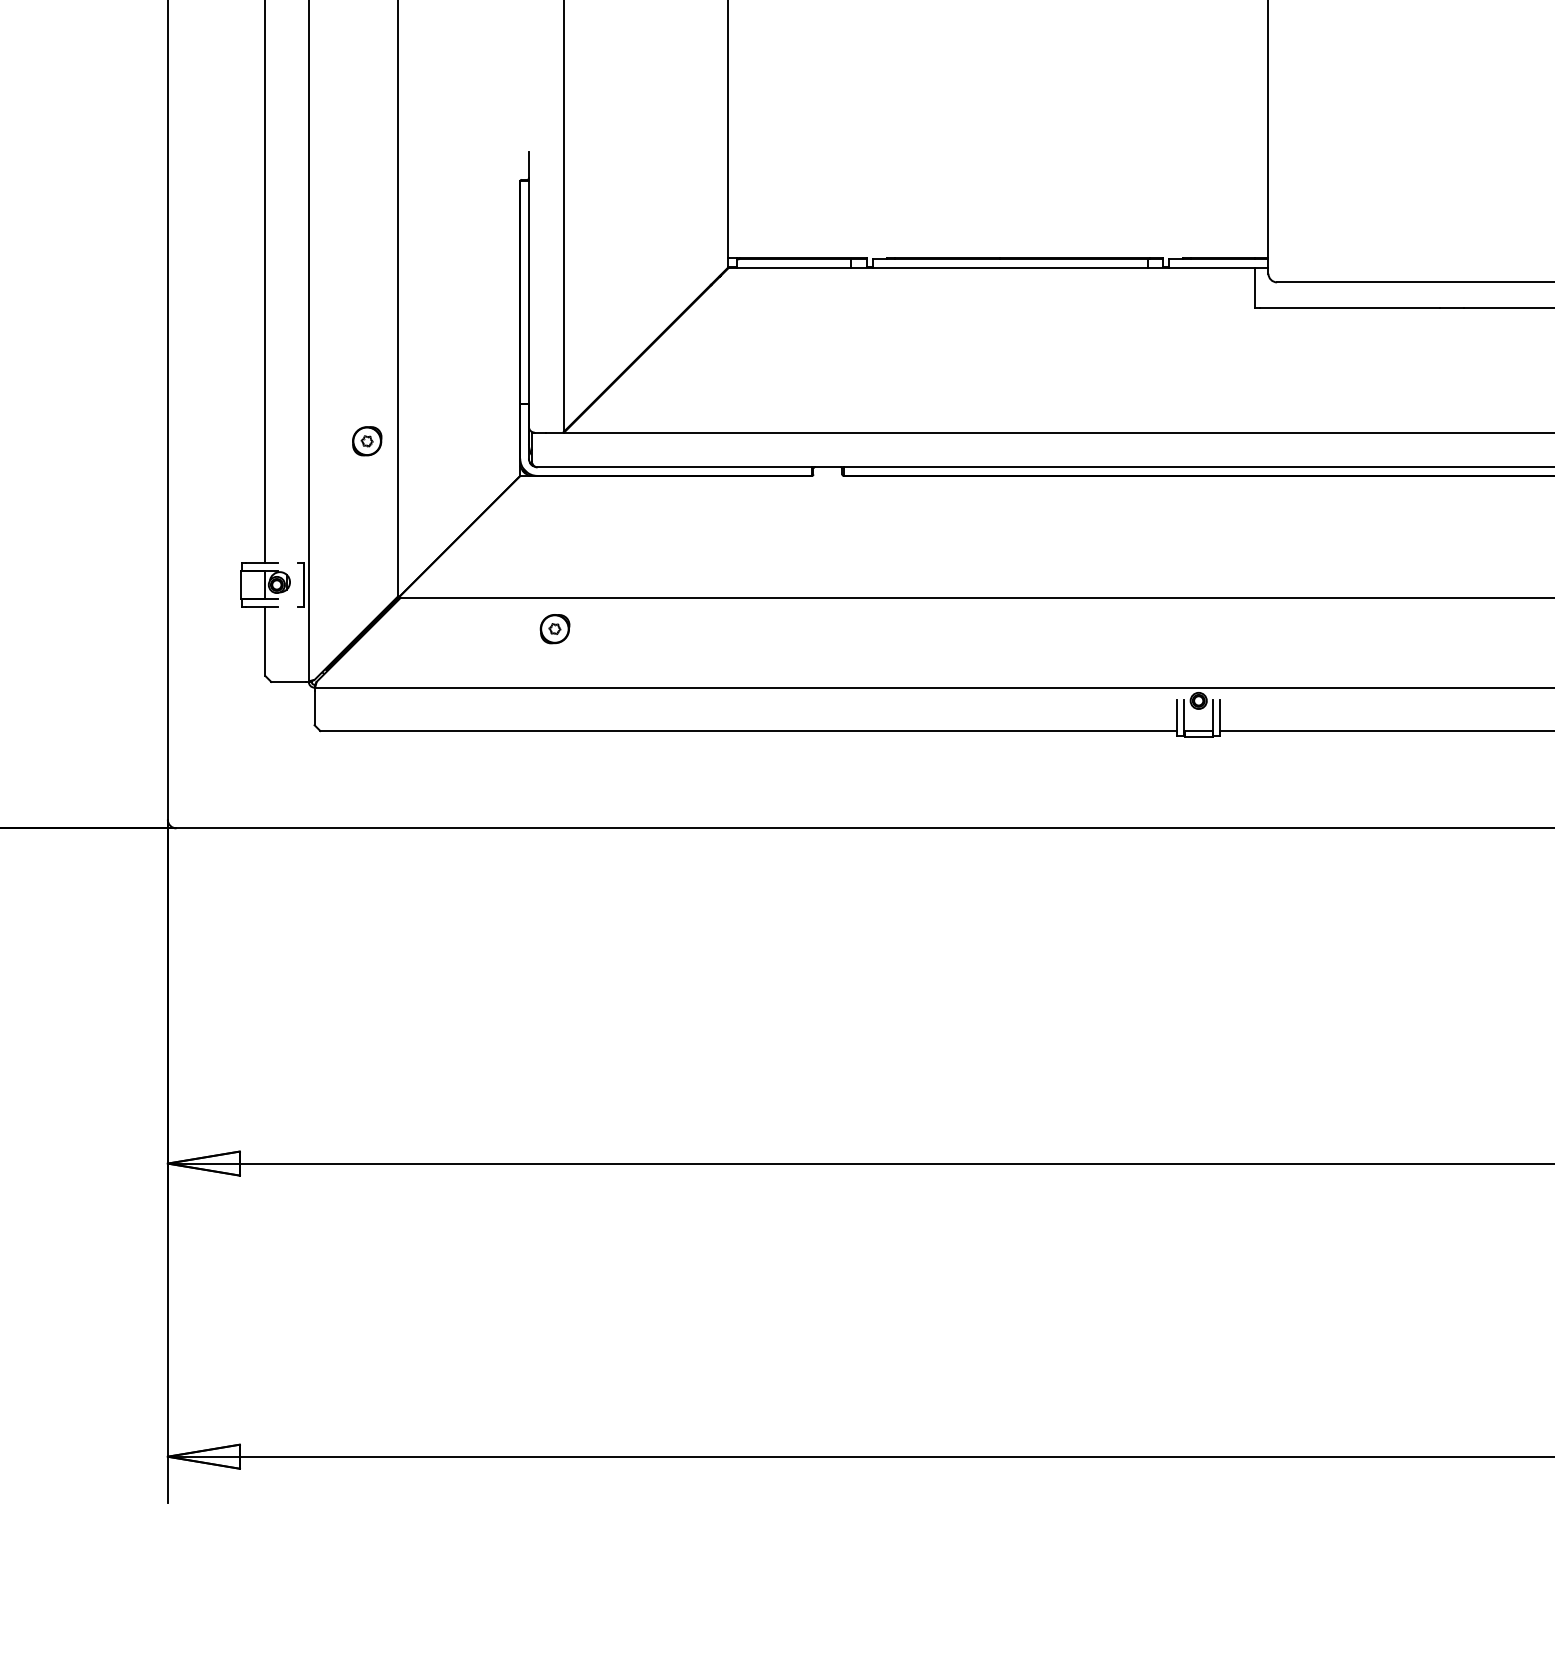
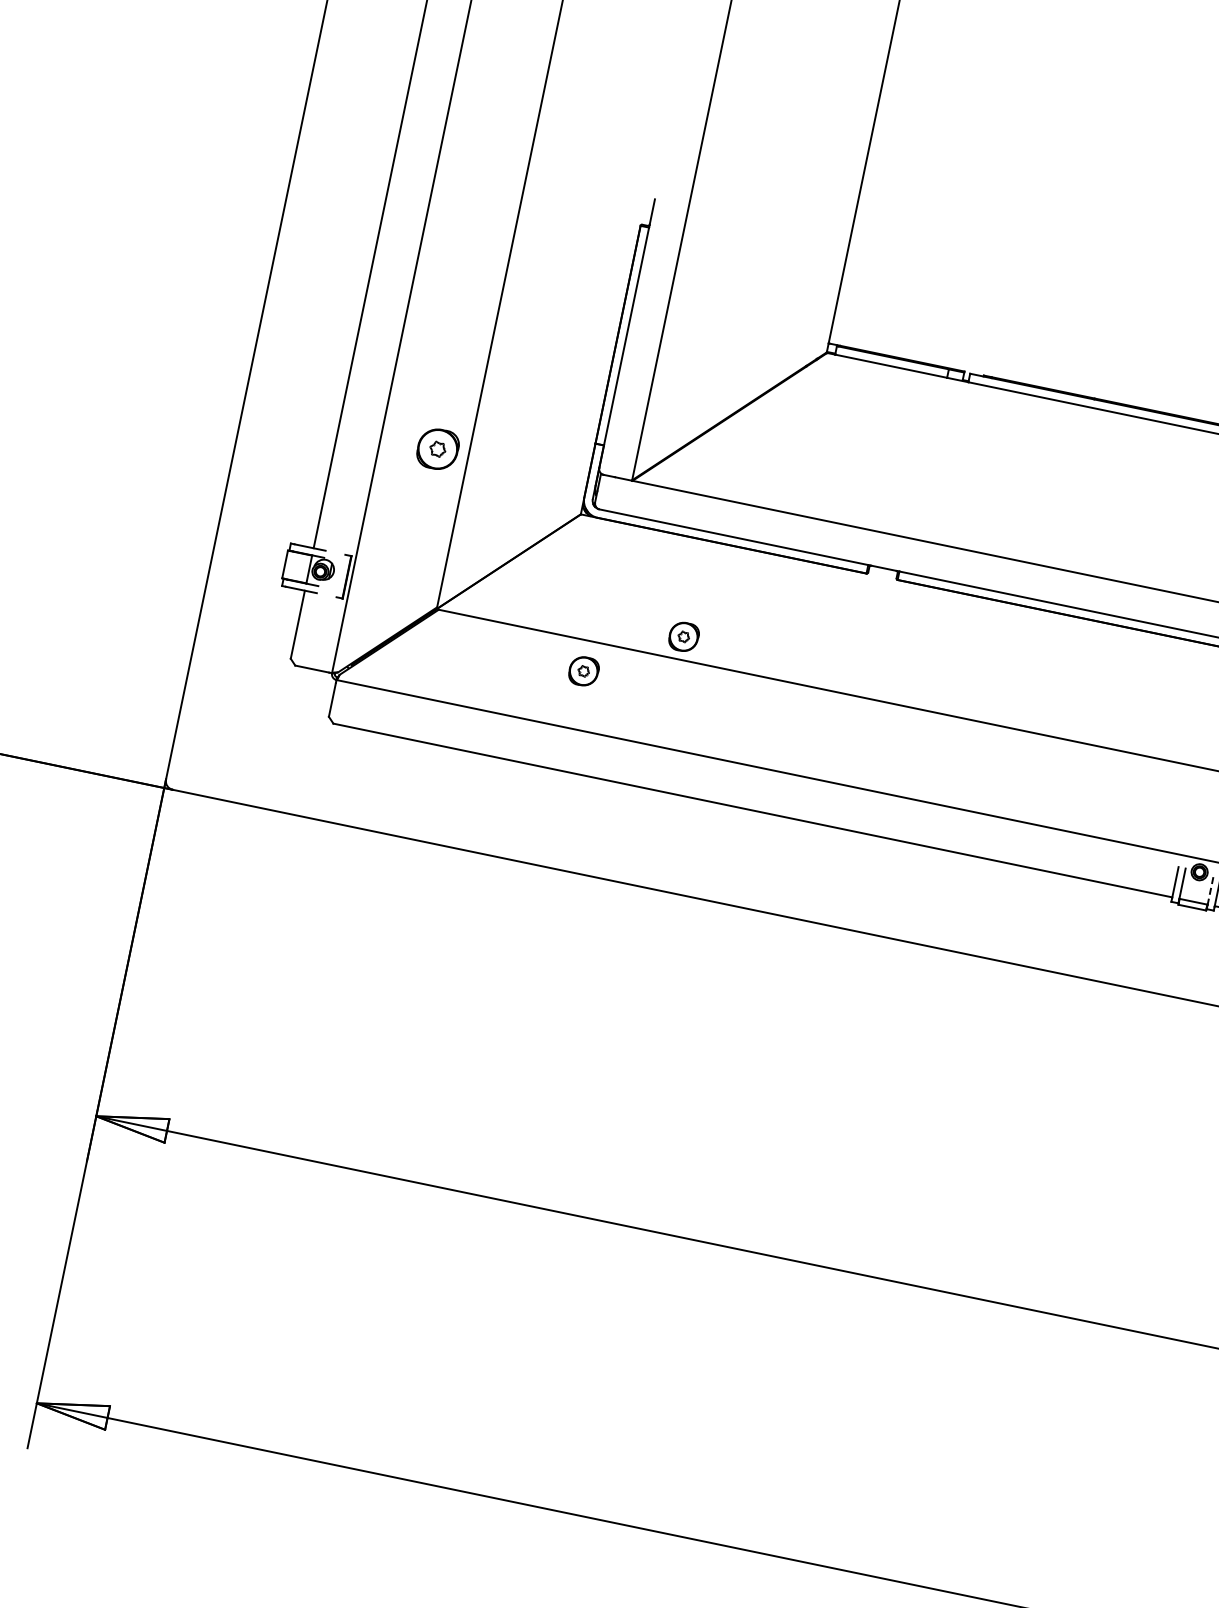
part: (367, 441) -> (438, 449), size x1.4
part: (645, 575) -> (683, 637), added
line: (1213, 716) -> (1210, 890), solid -> dashed

